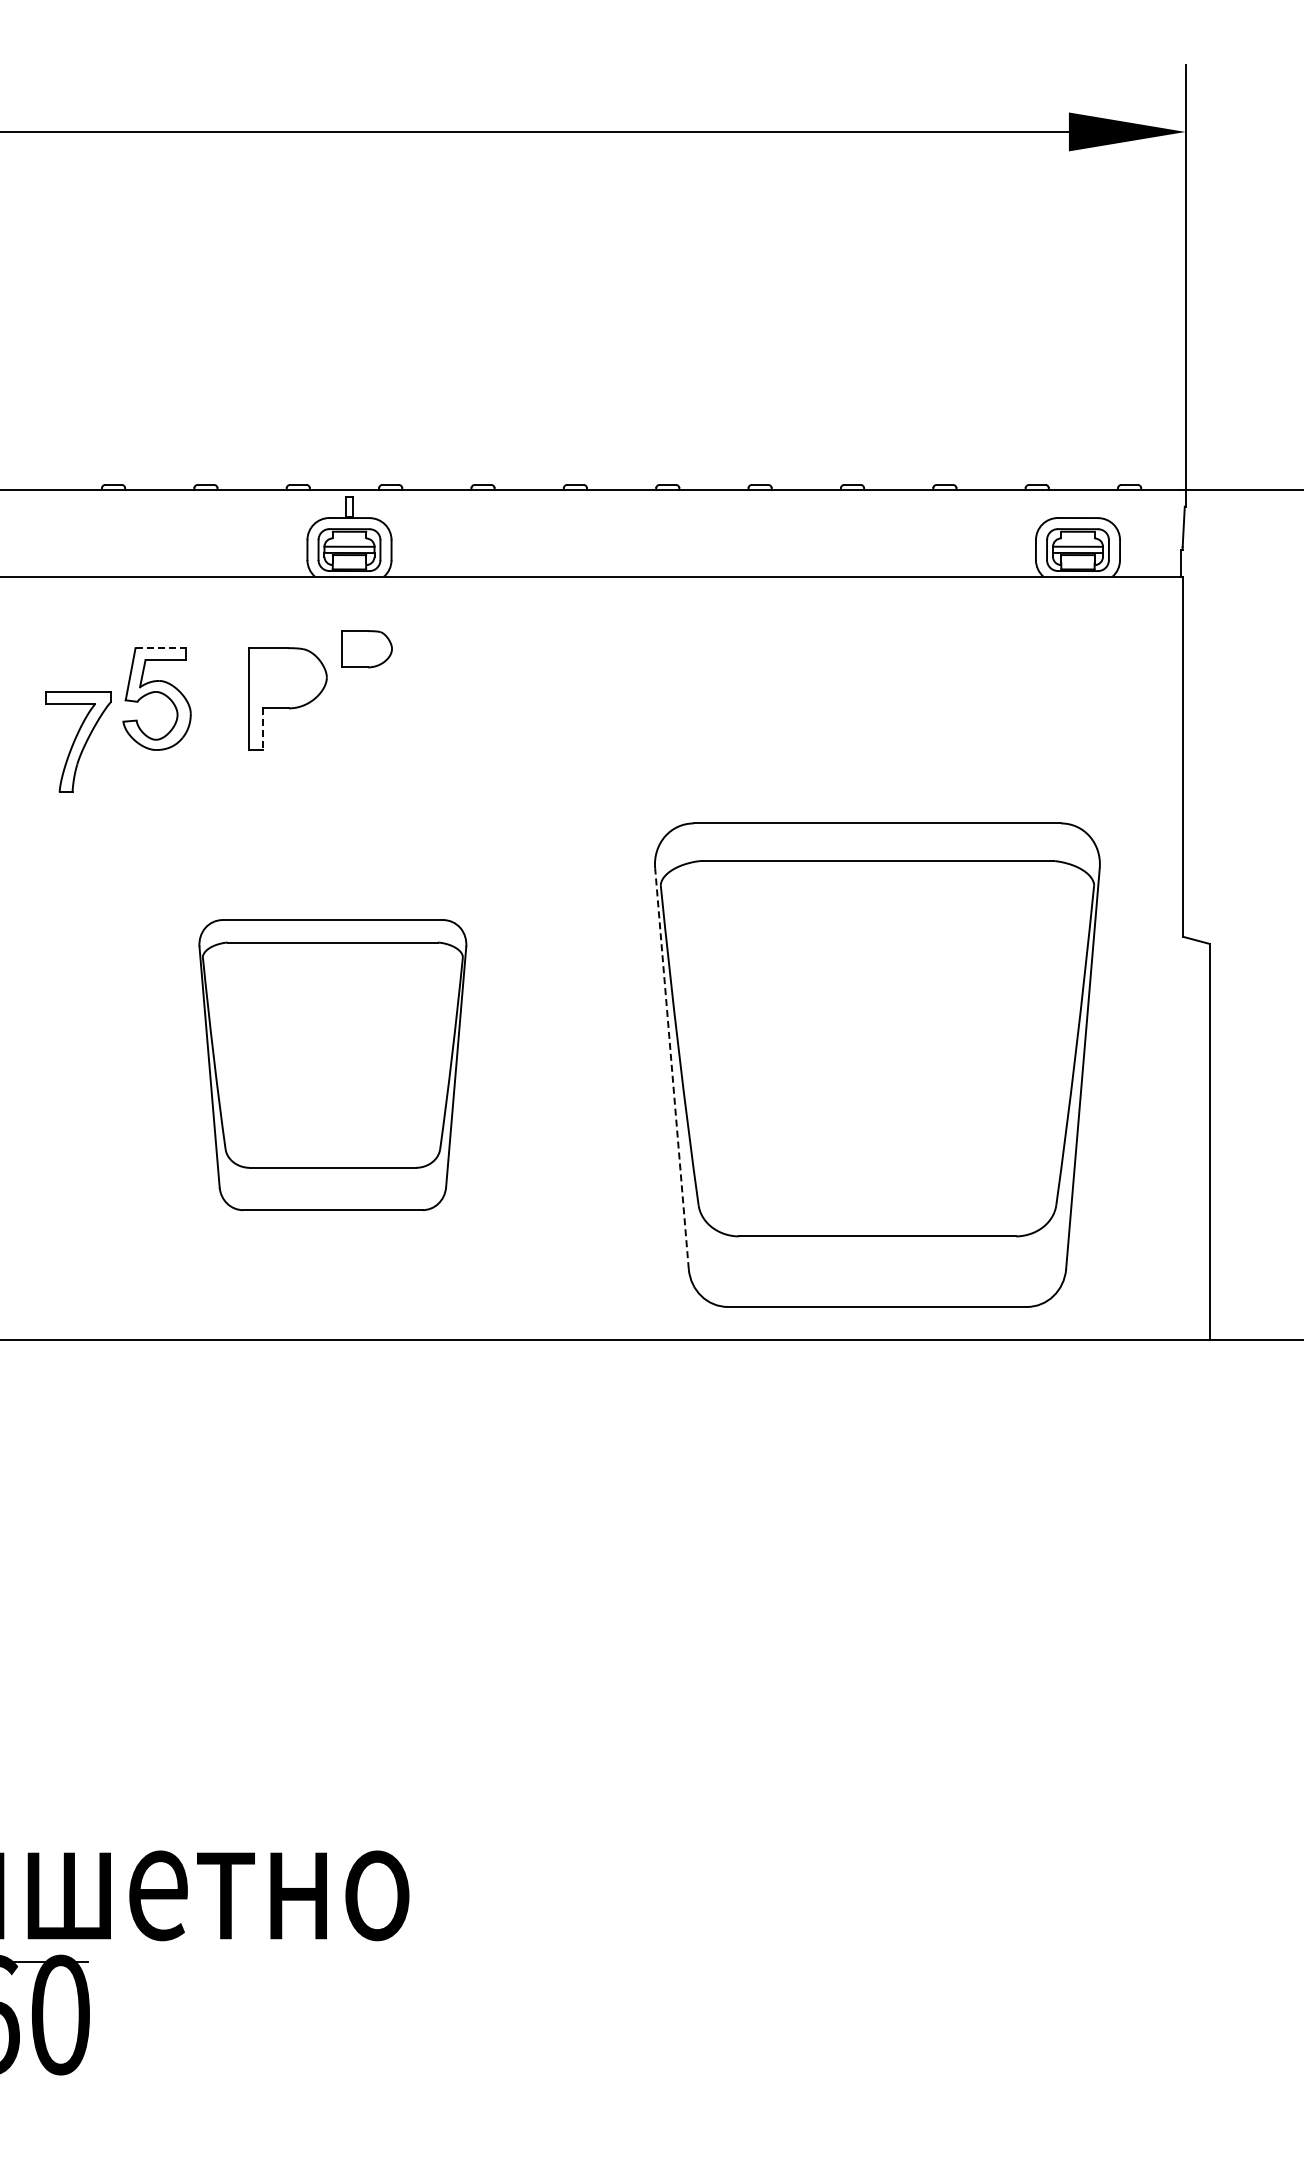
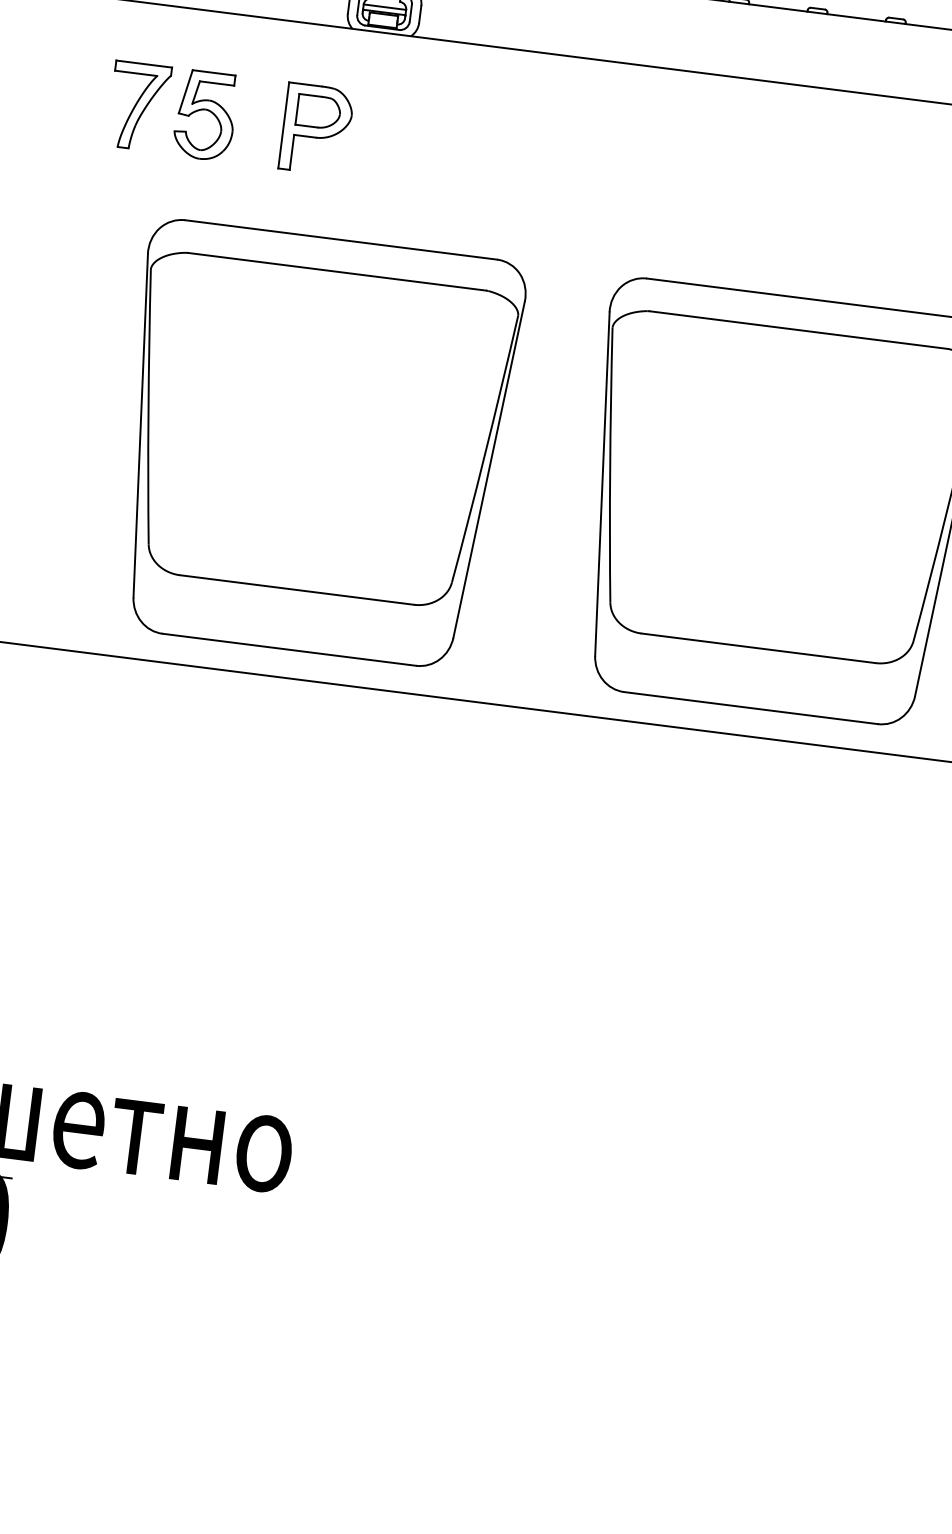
line: (161, 648) -> (214, 73), dashed -> solid
part: (366, 649) -> (318, 112), moved
line: (262, 729) -> (291, 152), dashed -> solid
part: (78, 741) -> (139, 105), moved
part: (332, 1064) -> (315, 444), size x1.67
line: (671, 1068) -> (602, 483), dashed -> solid

